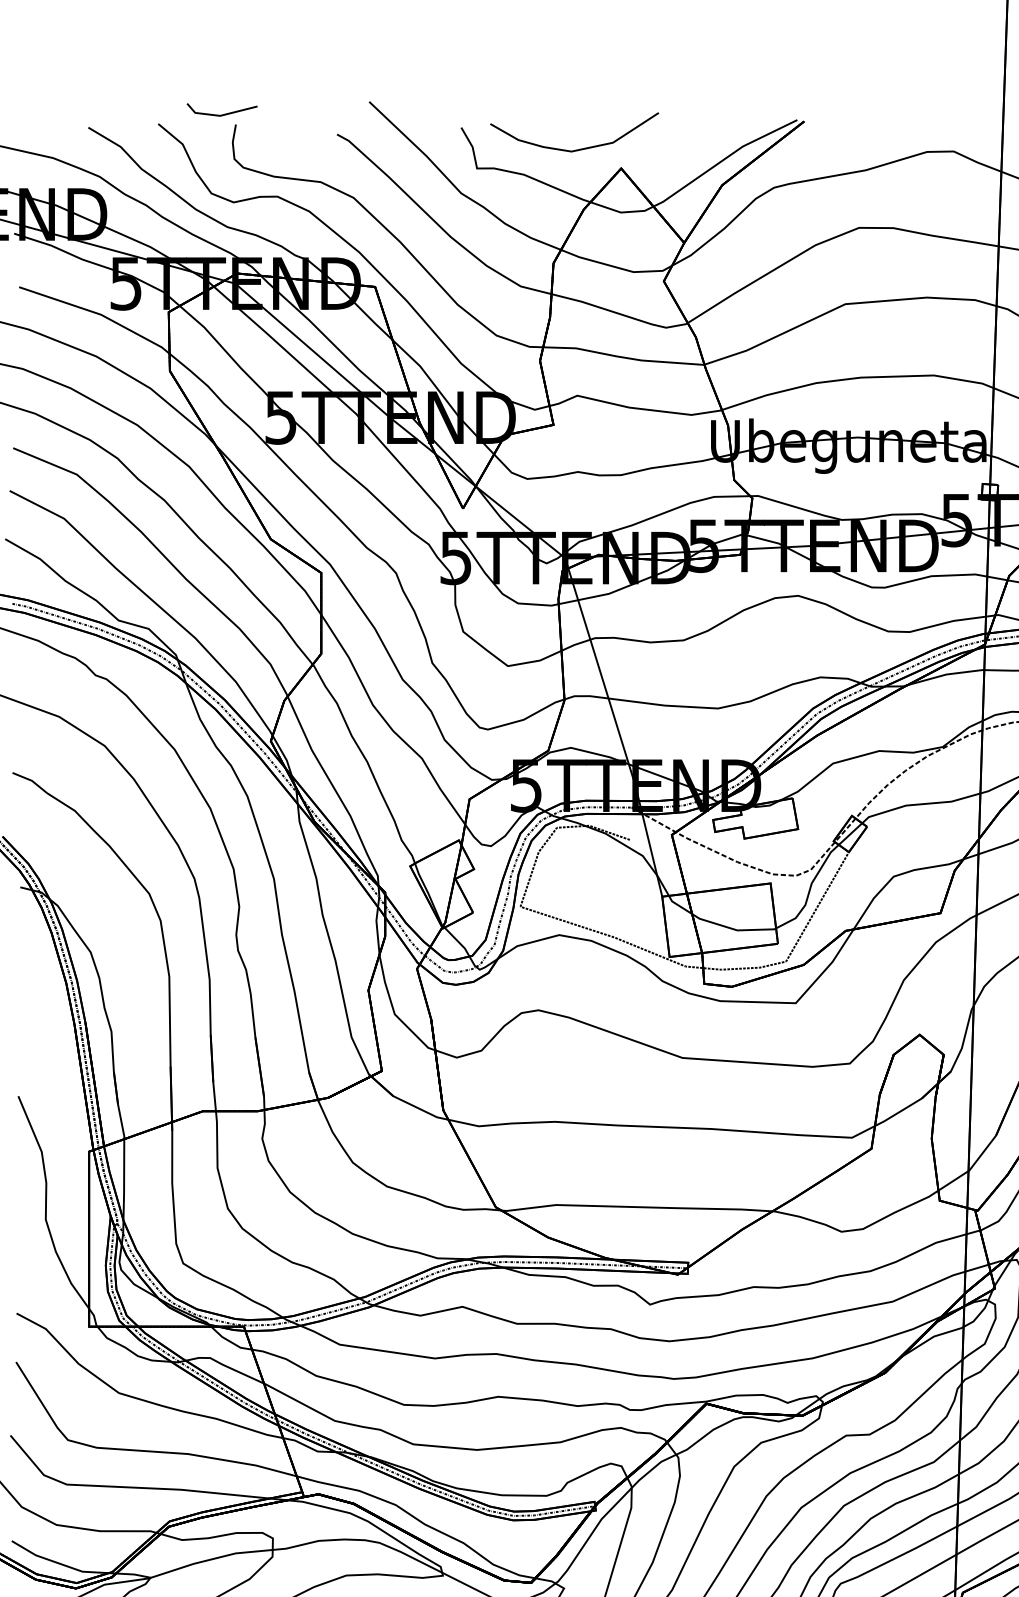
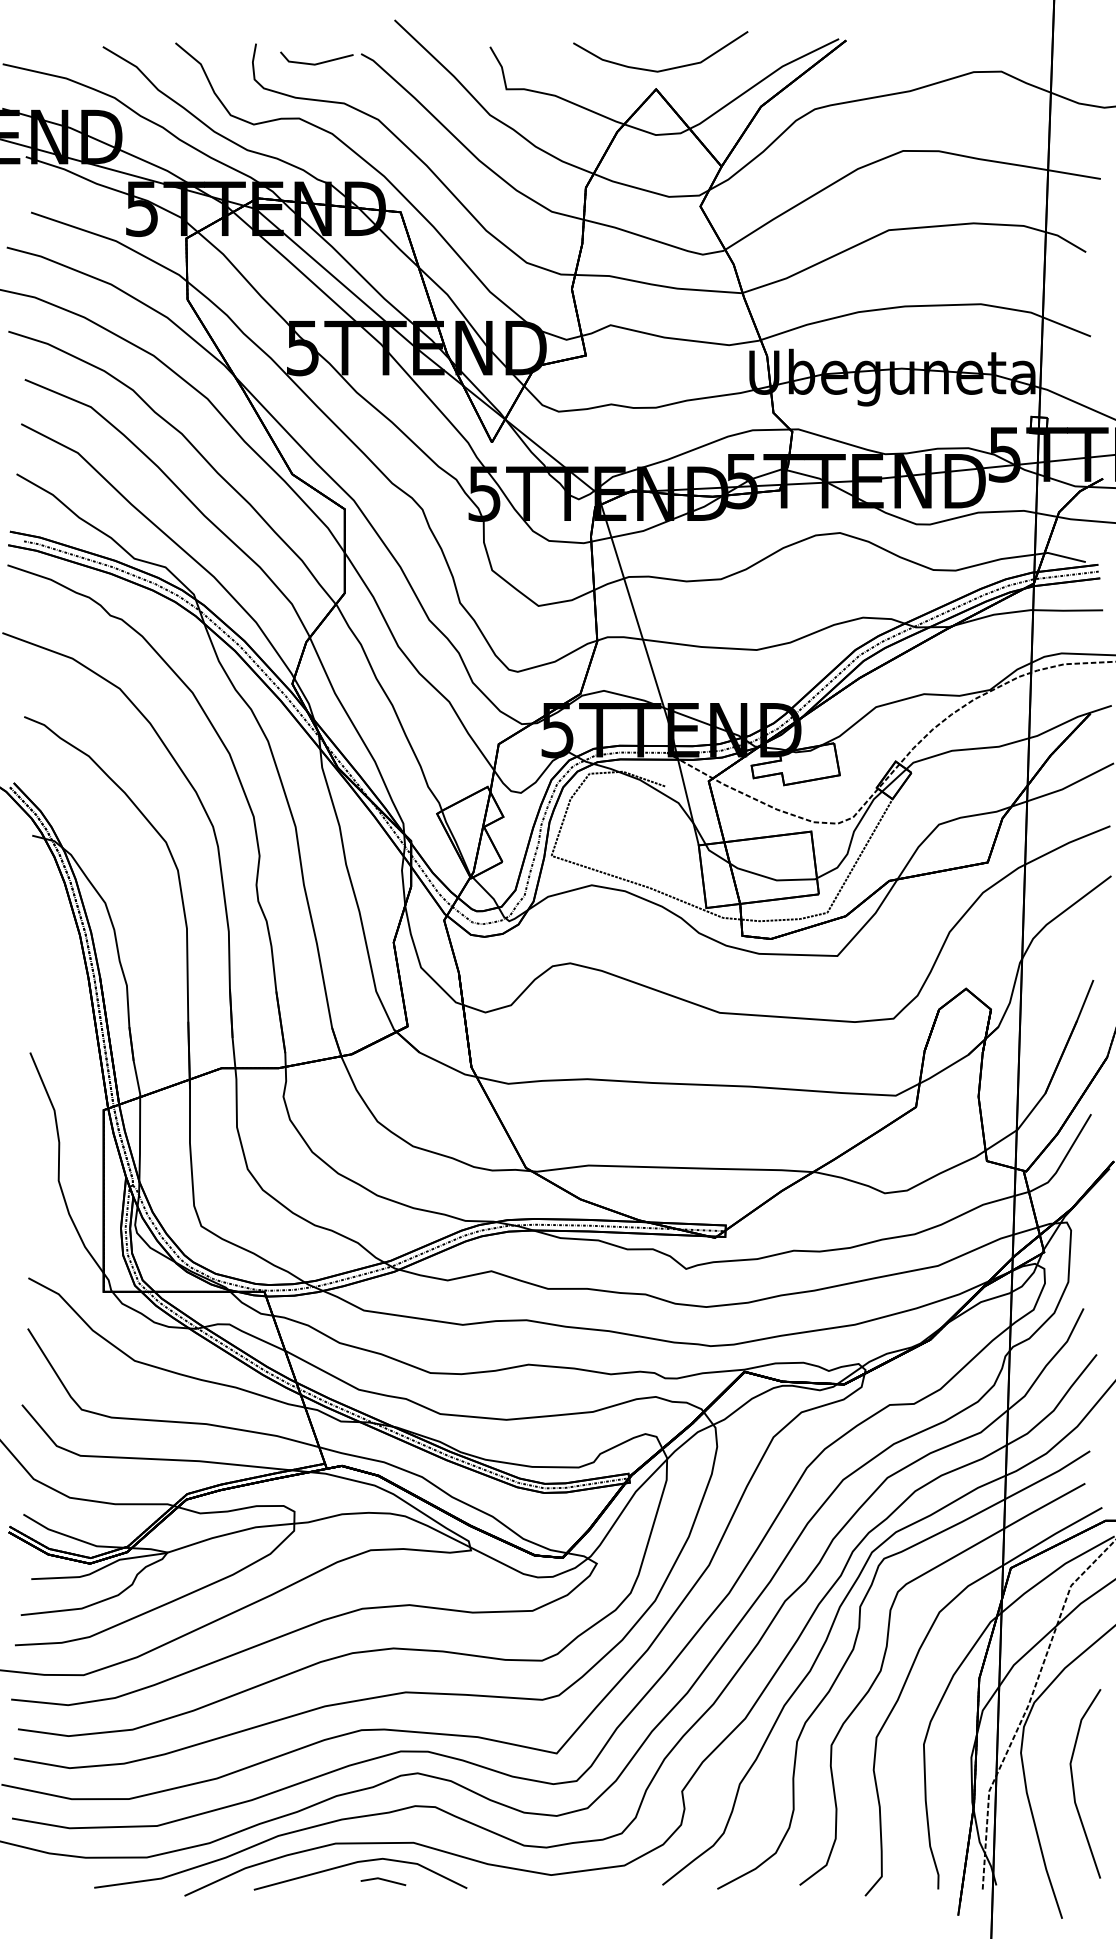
line: (223, 113) -> (318, 62), moved
curve: (580, 148) -> (666, 68), moved

